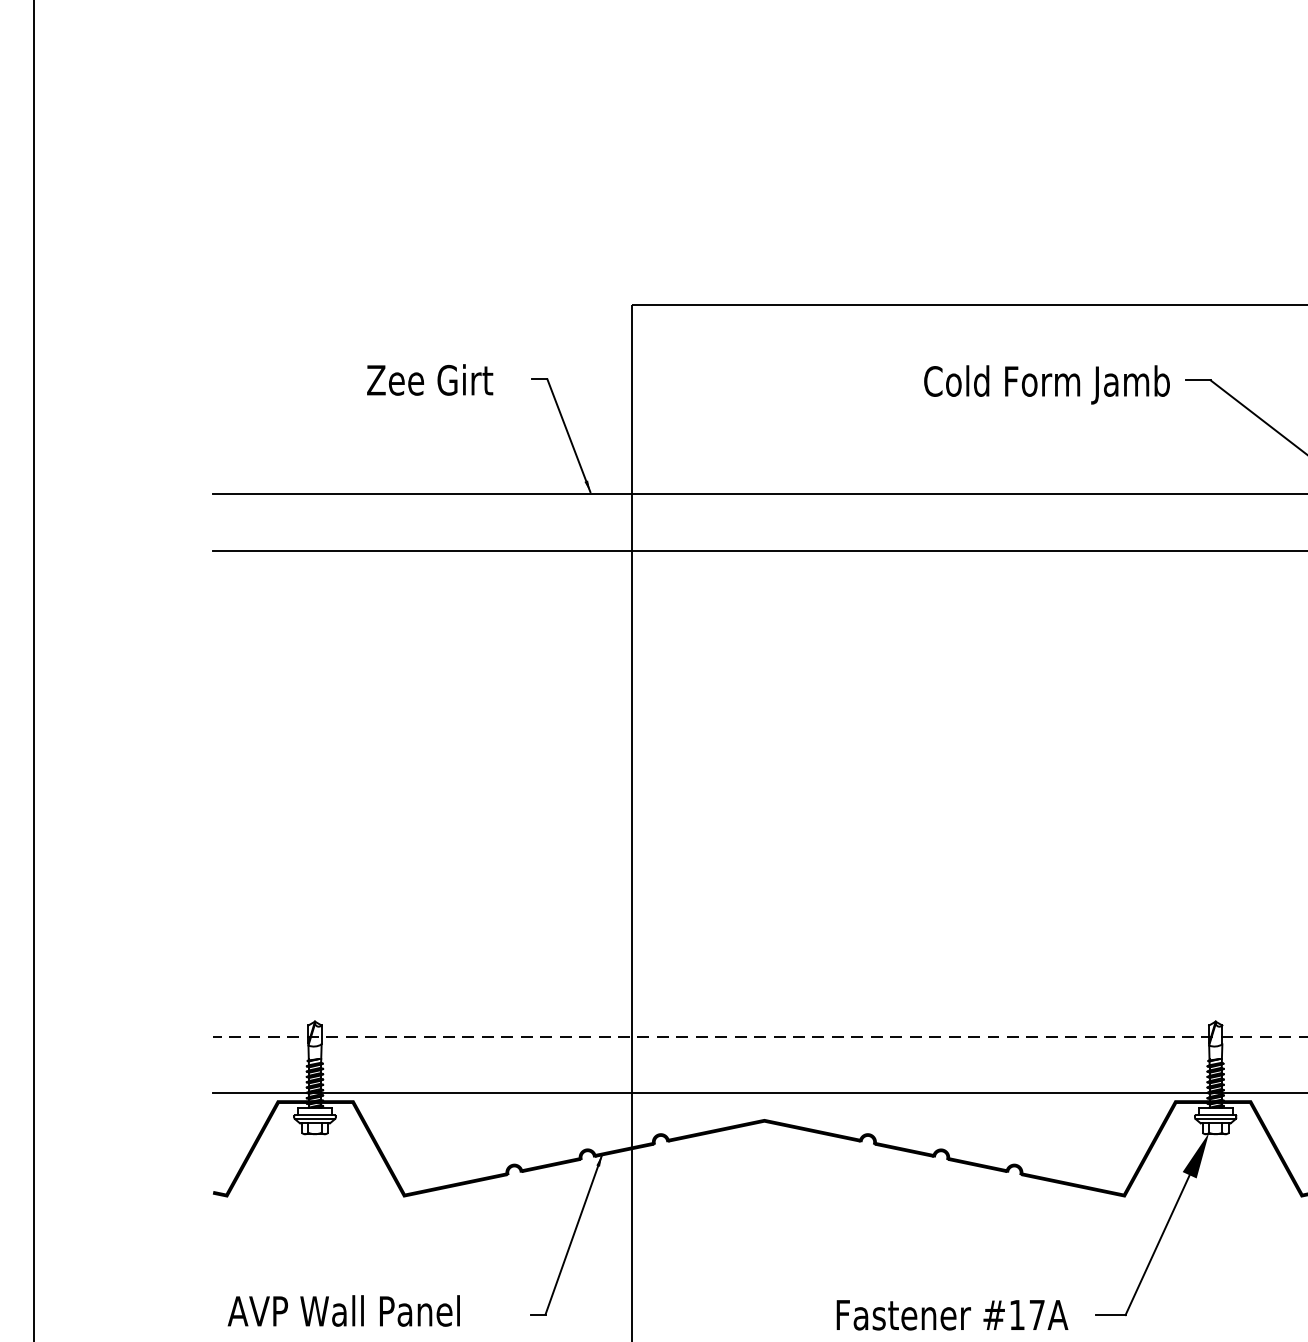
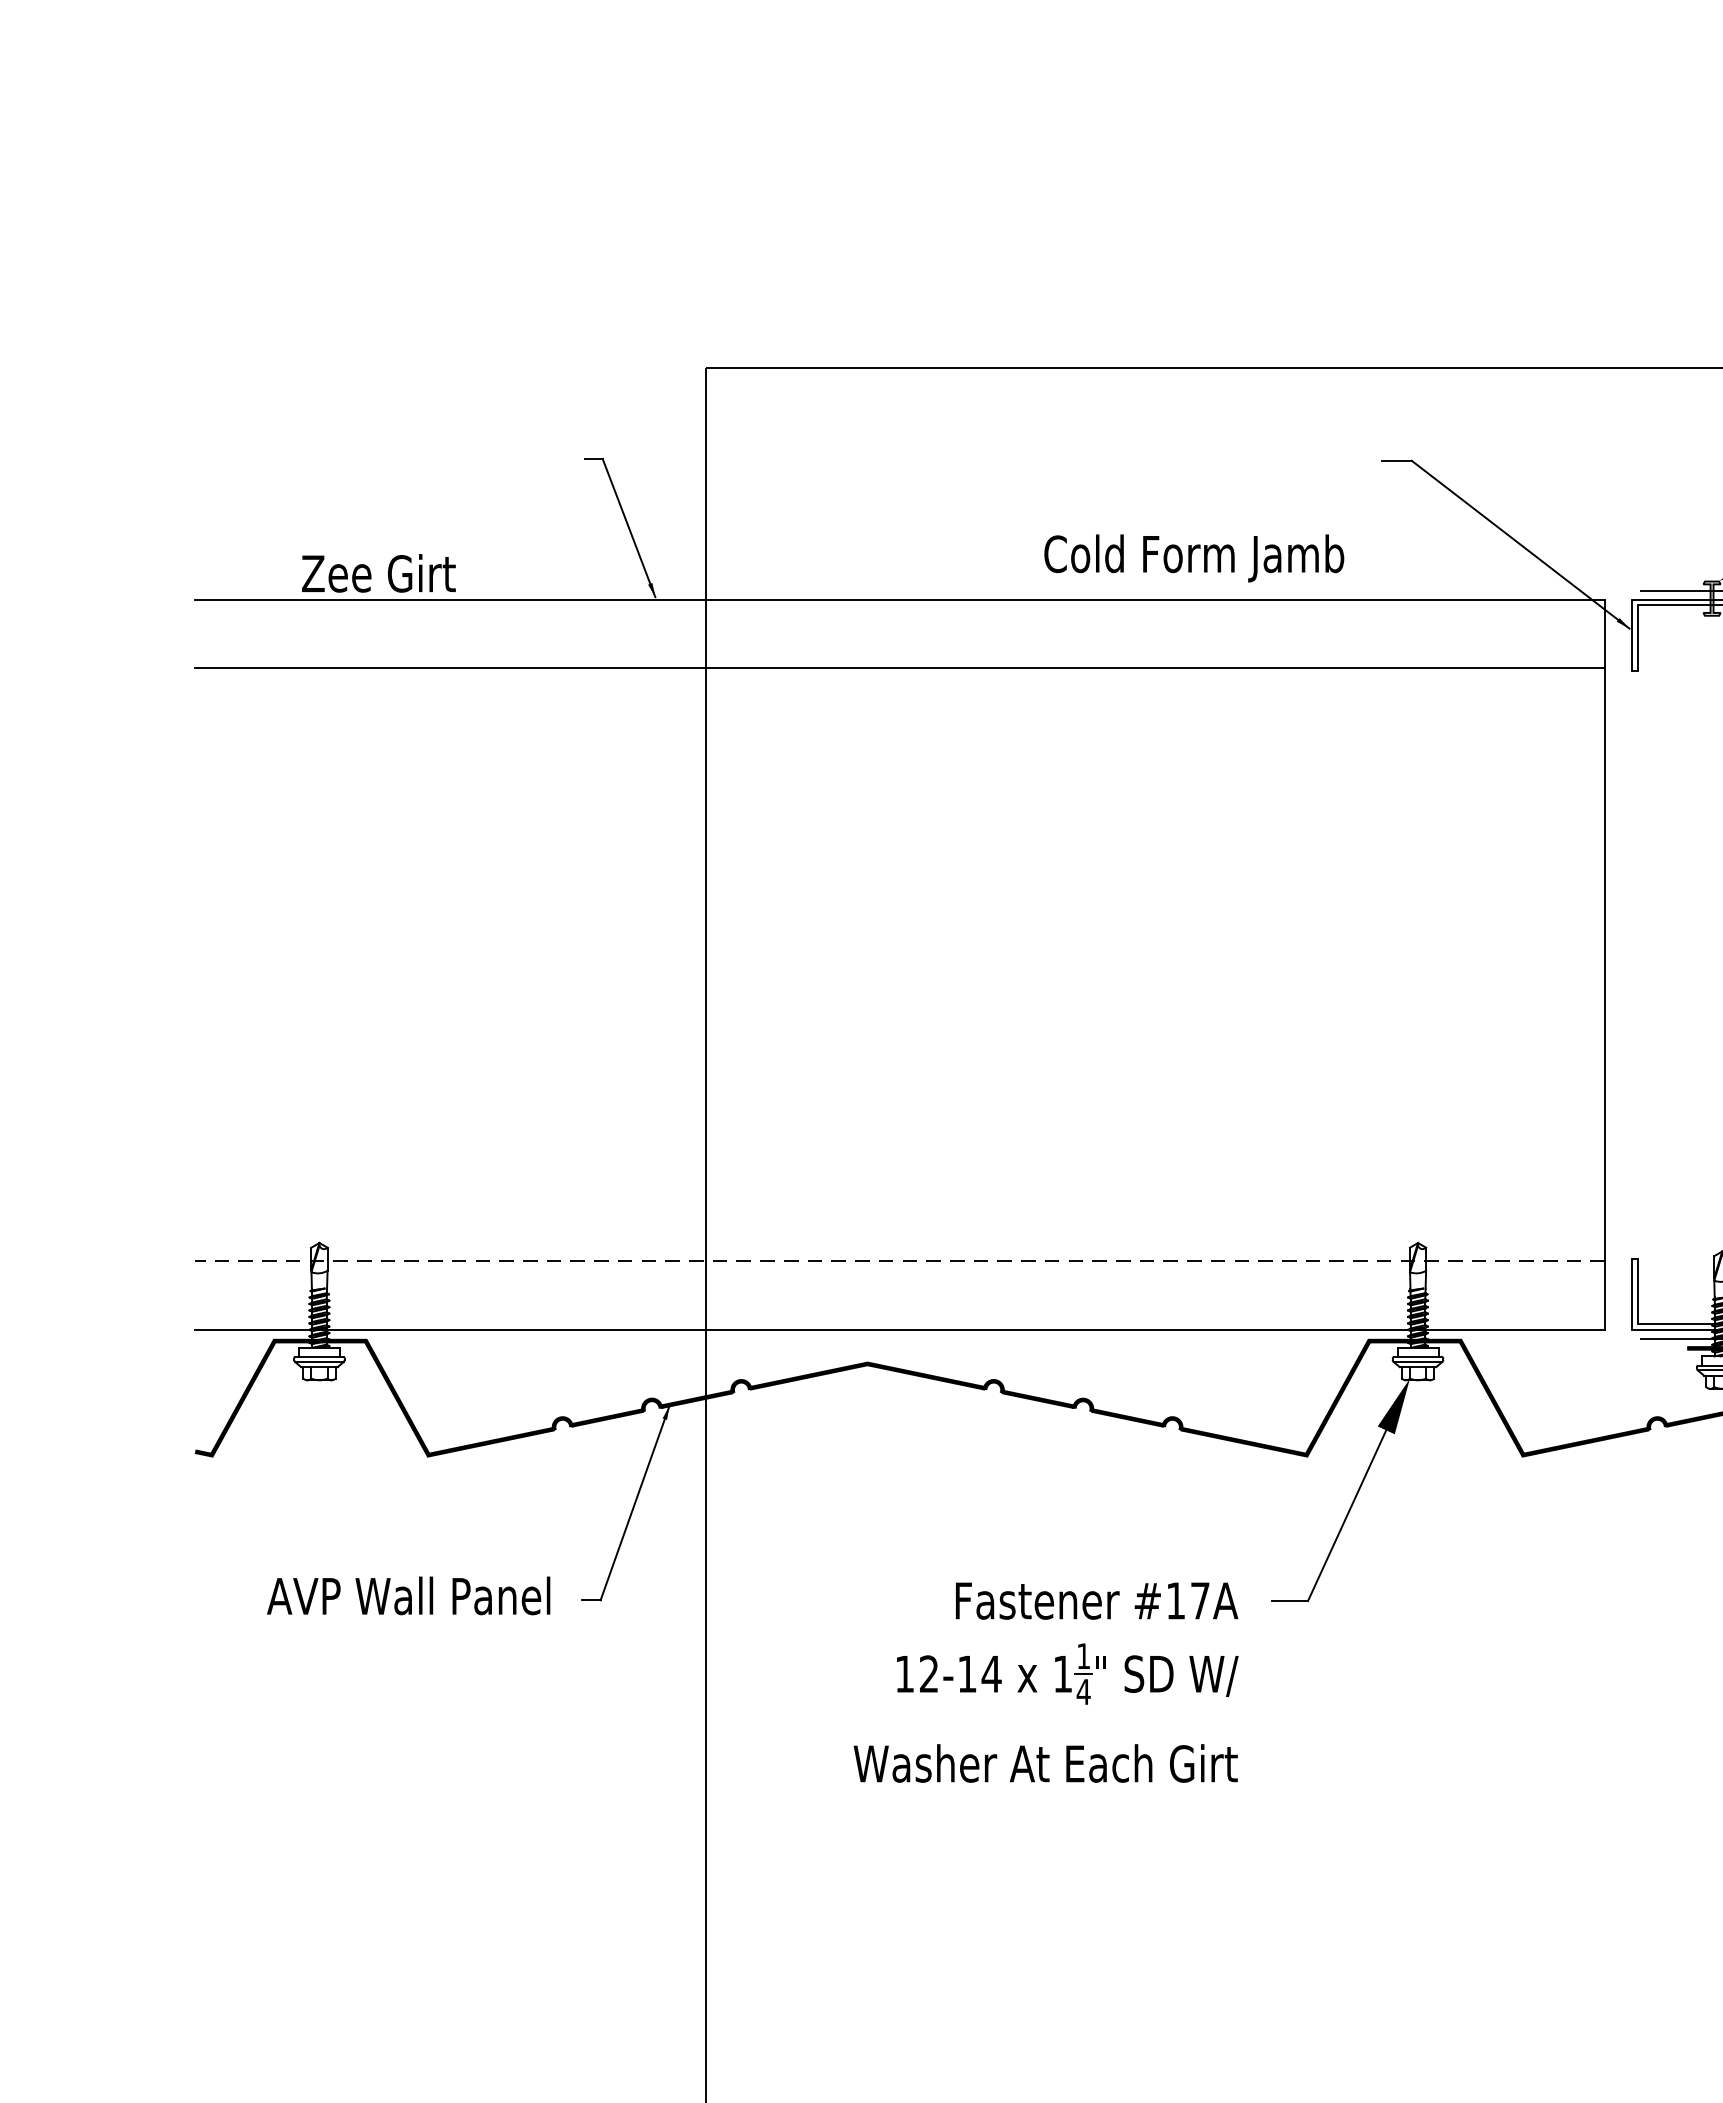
text: (429, 380) -> (378, 573), moved
text: (1047, 384) -> (1194, 558), moved
text: (343, 1310) -> (408, 1595), moved

